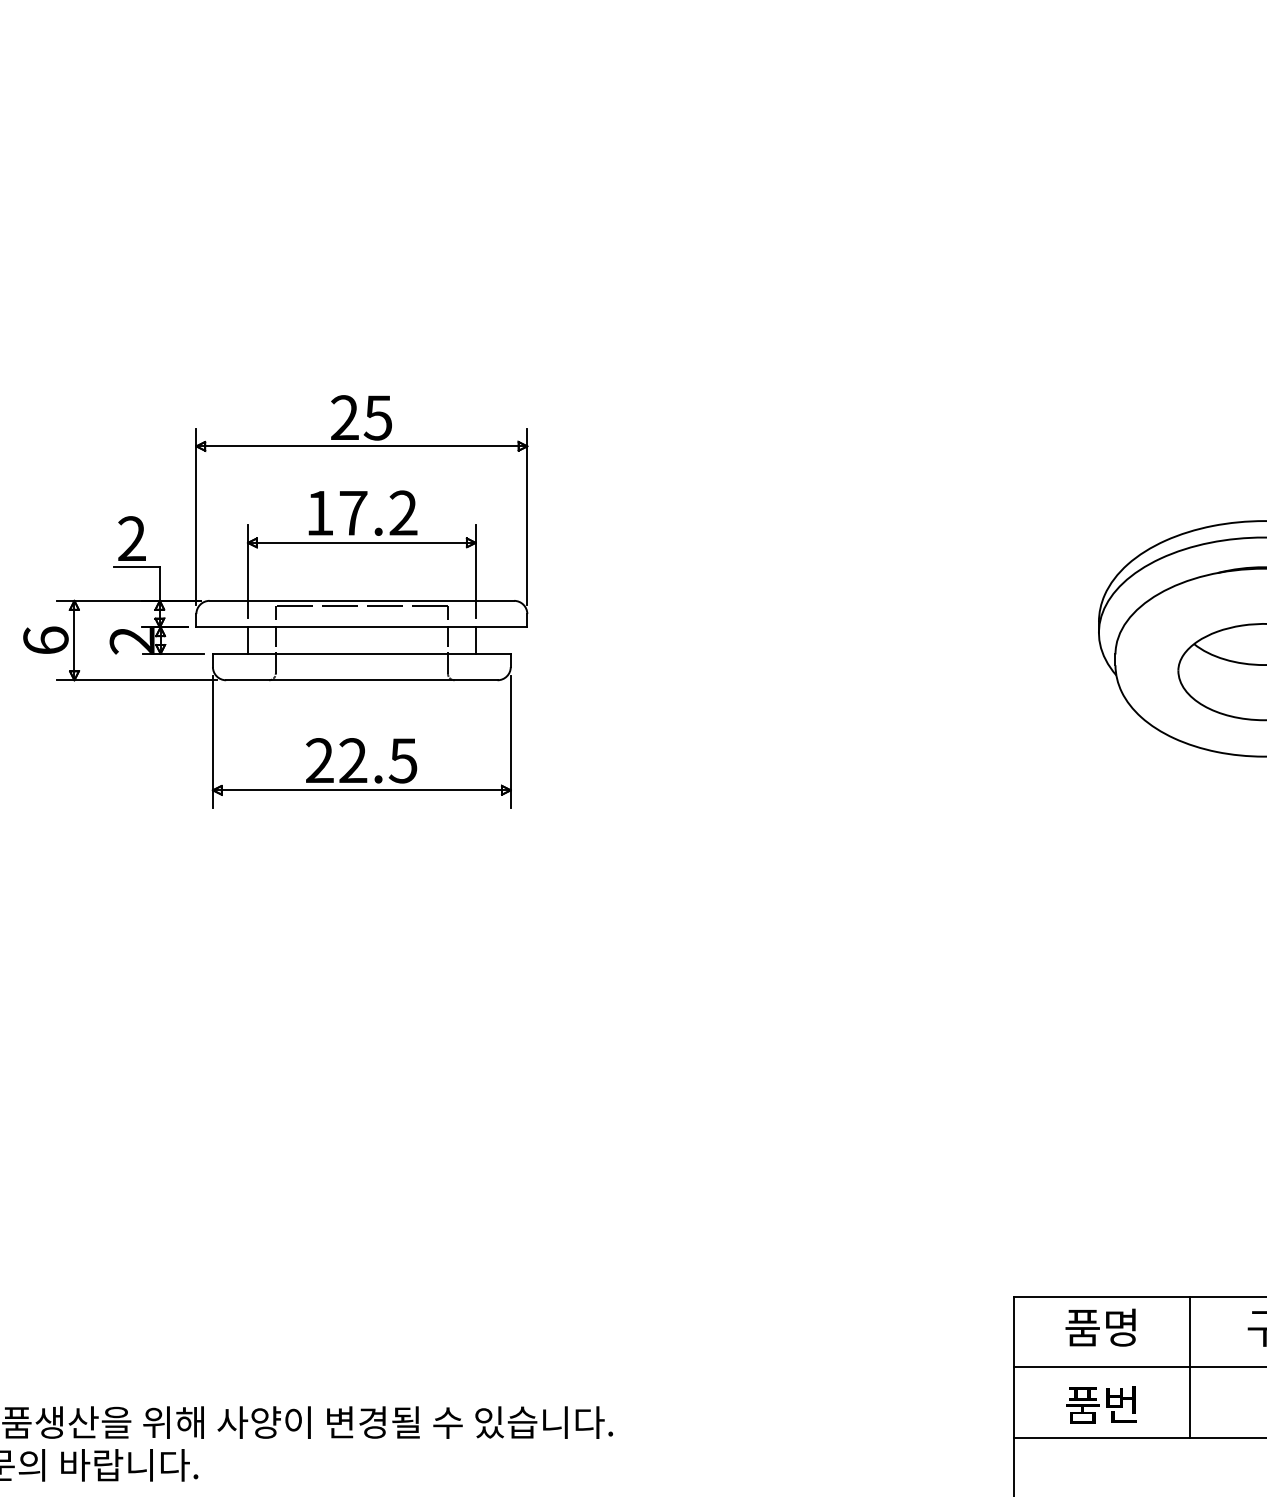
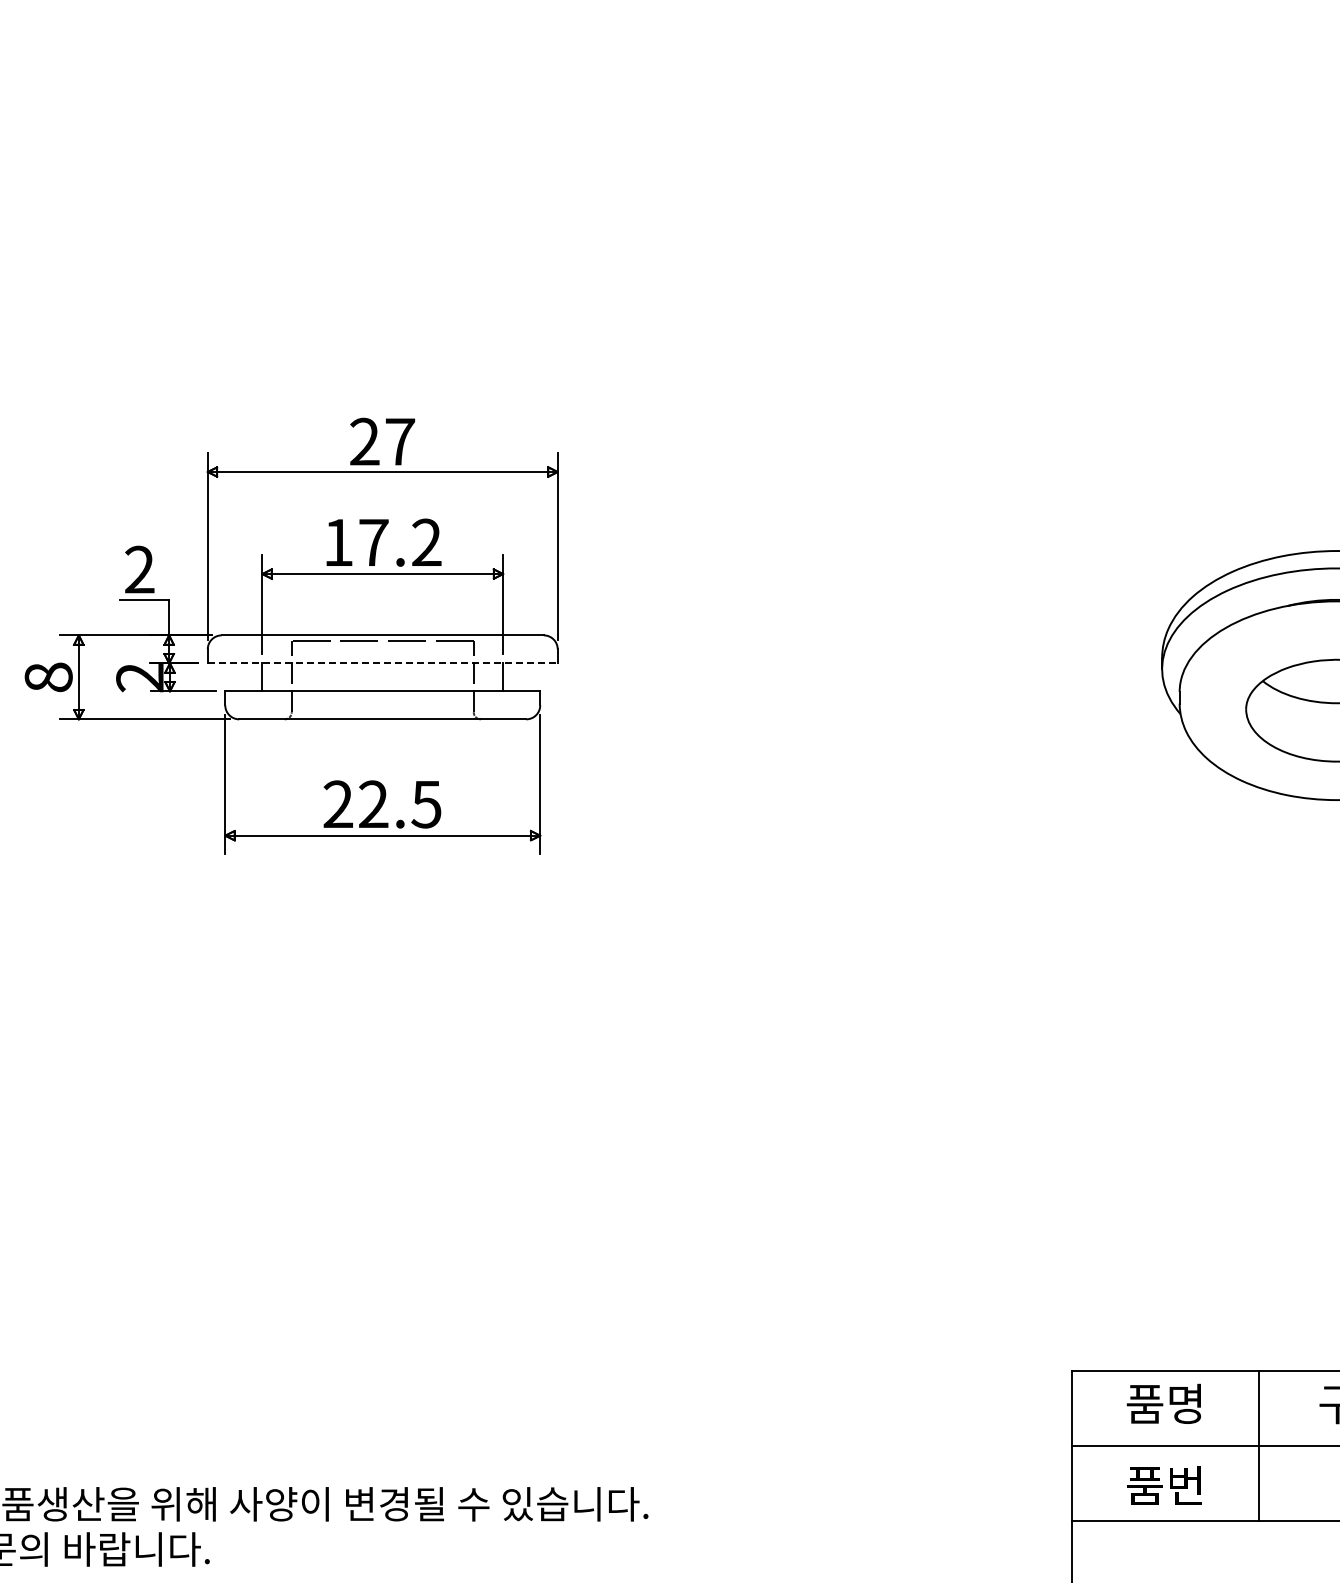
text: (377, 417) -> (399, 441), 25 -> 27
line: (361, 627) -> (382, 663), solid -> dashed
text: (45, 640) -> (48, 677), 6 -> 8

